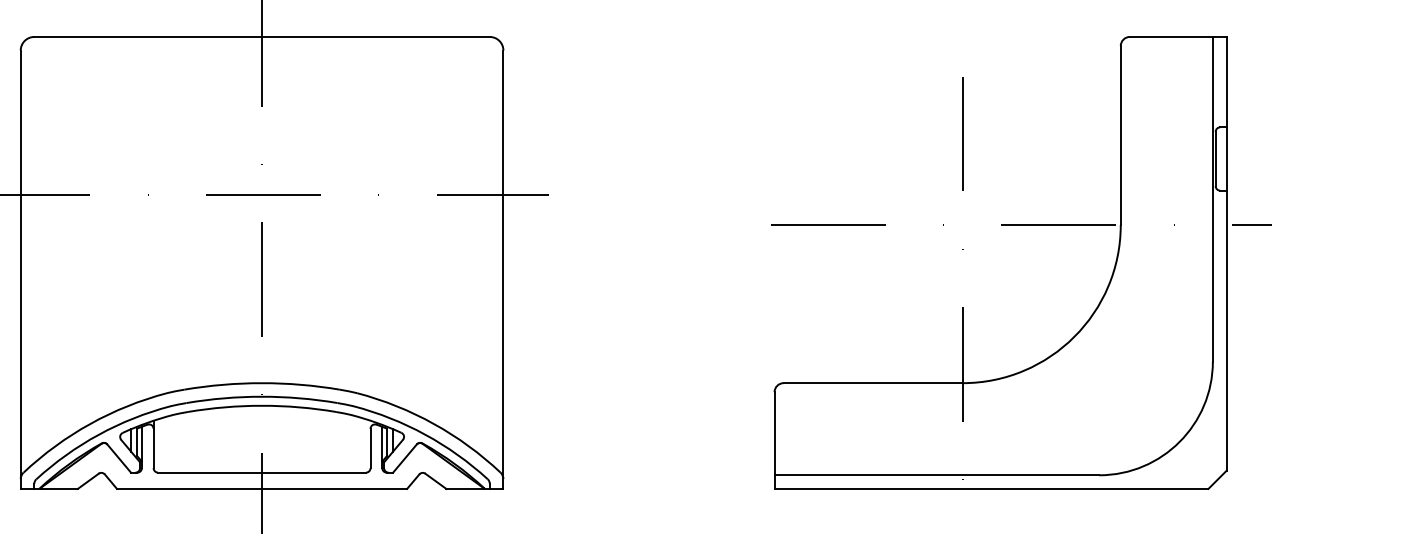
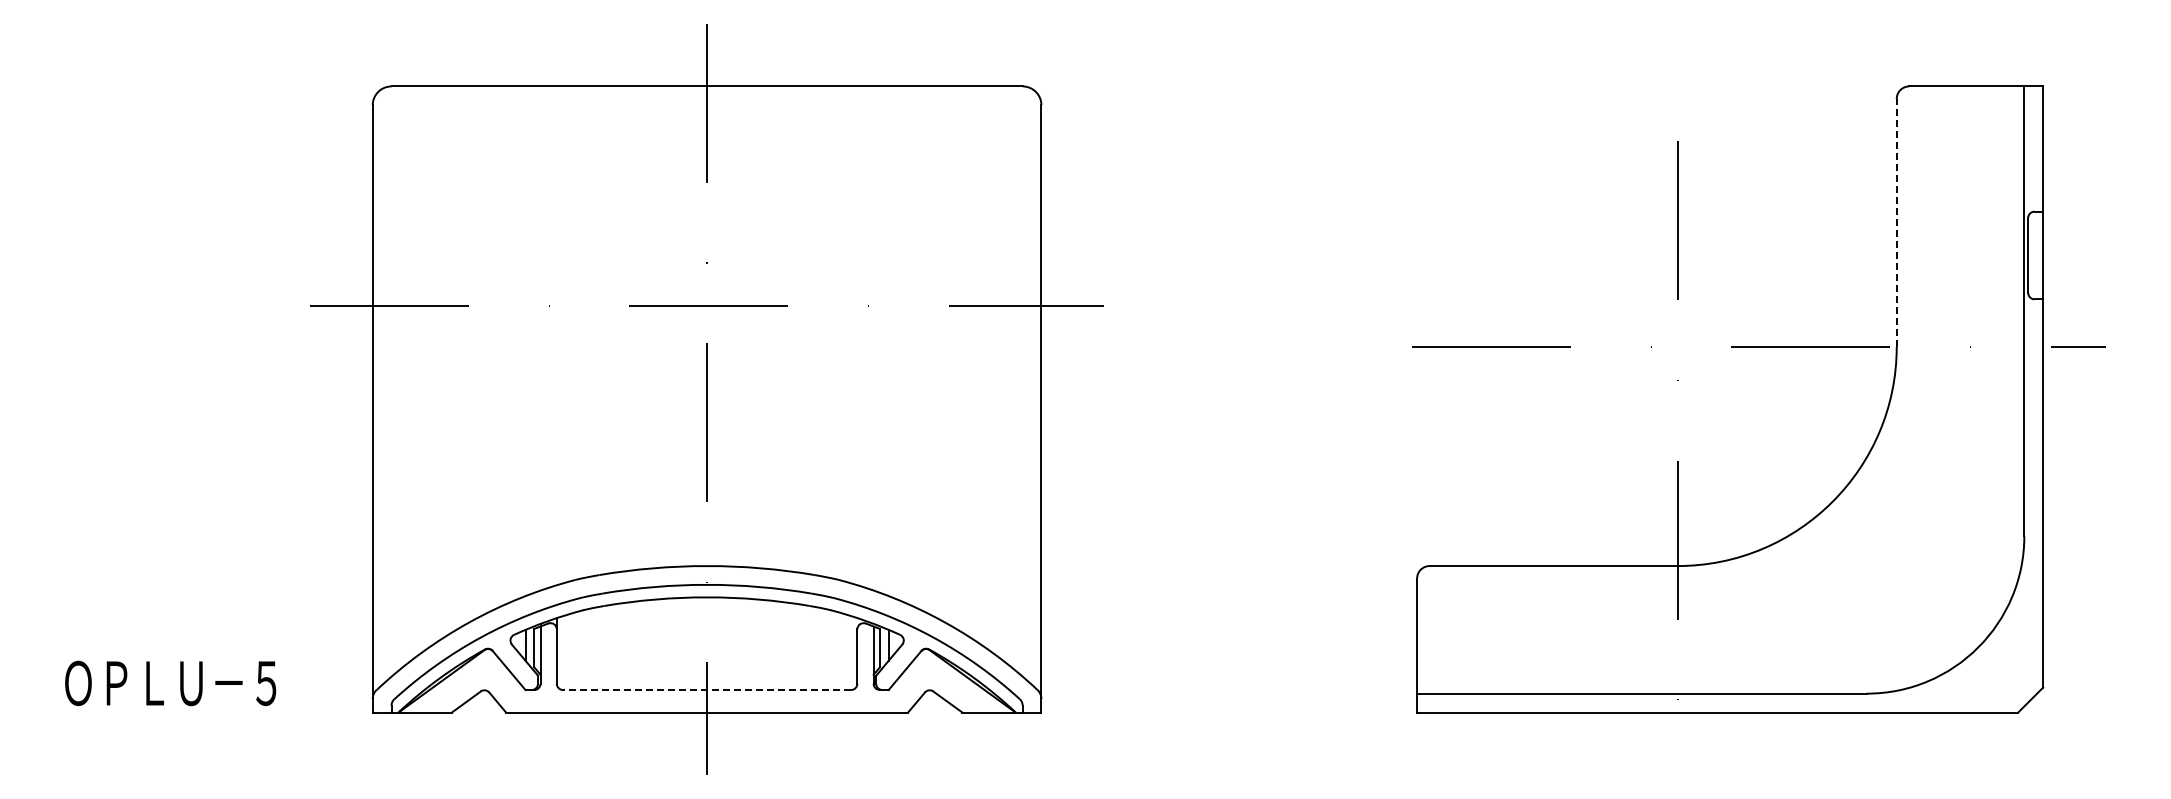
line: (1120, 135) -> (1896, 222), solid -> dashed
line: (261, 473) -> (706, 690), solid -> dashed

